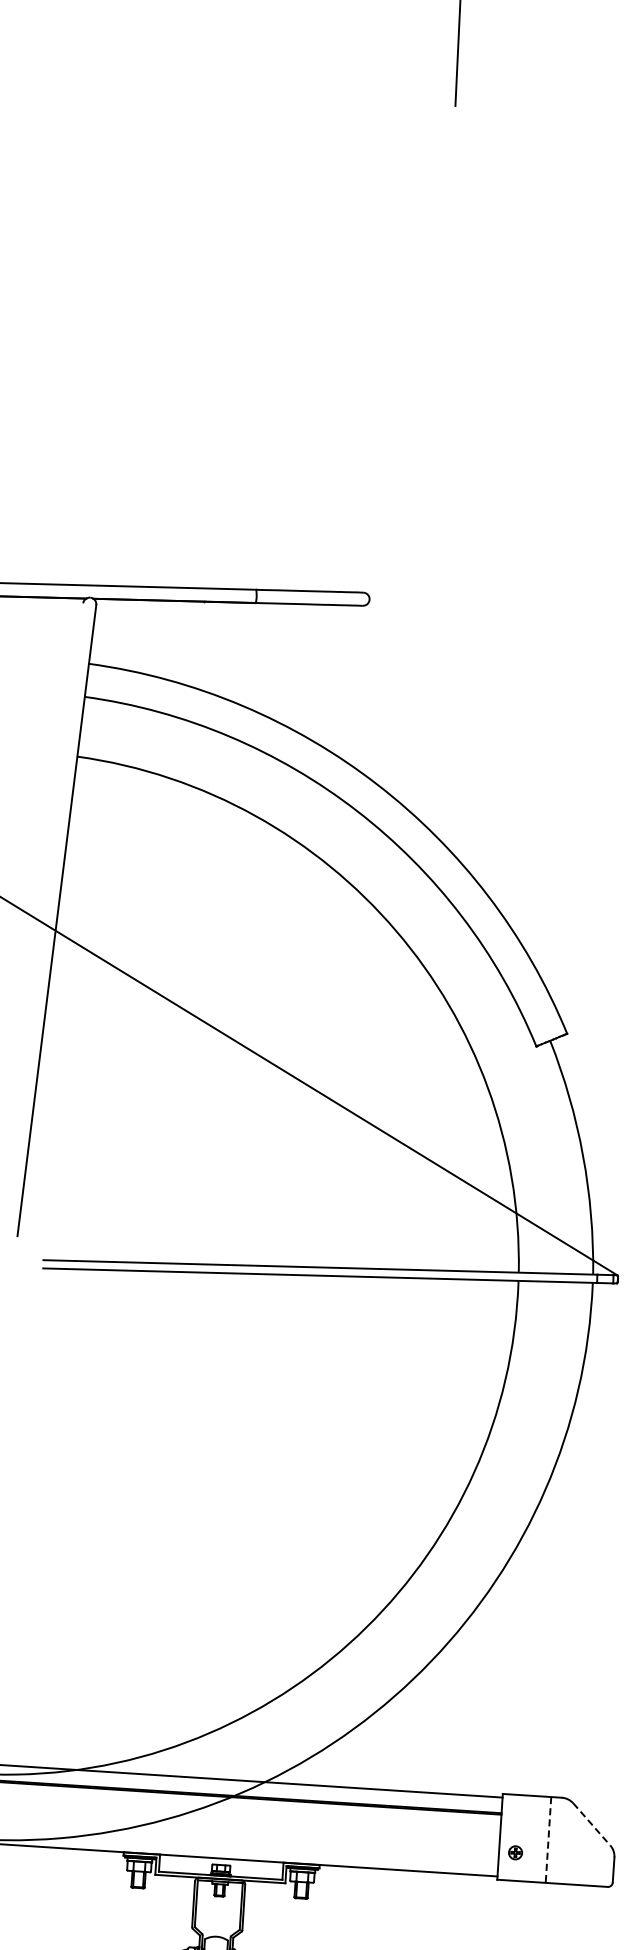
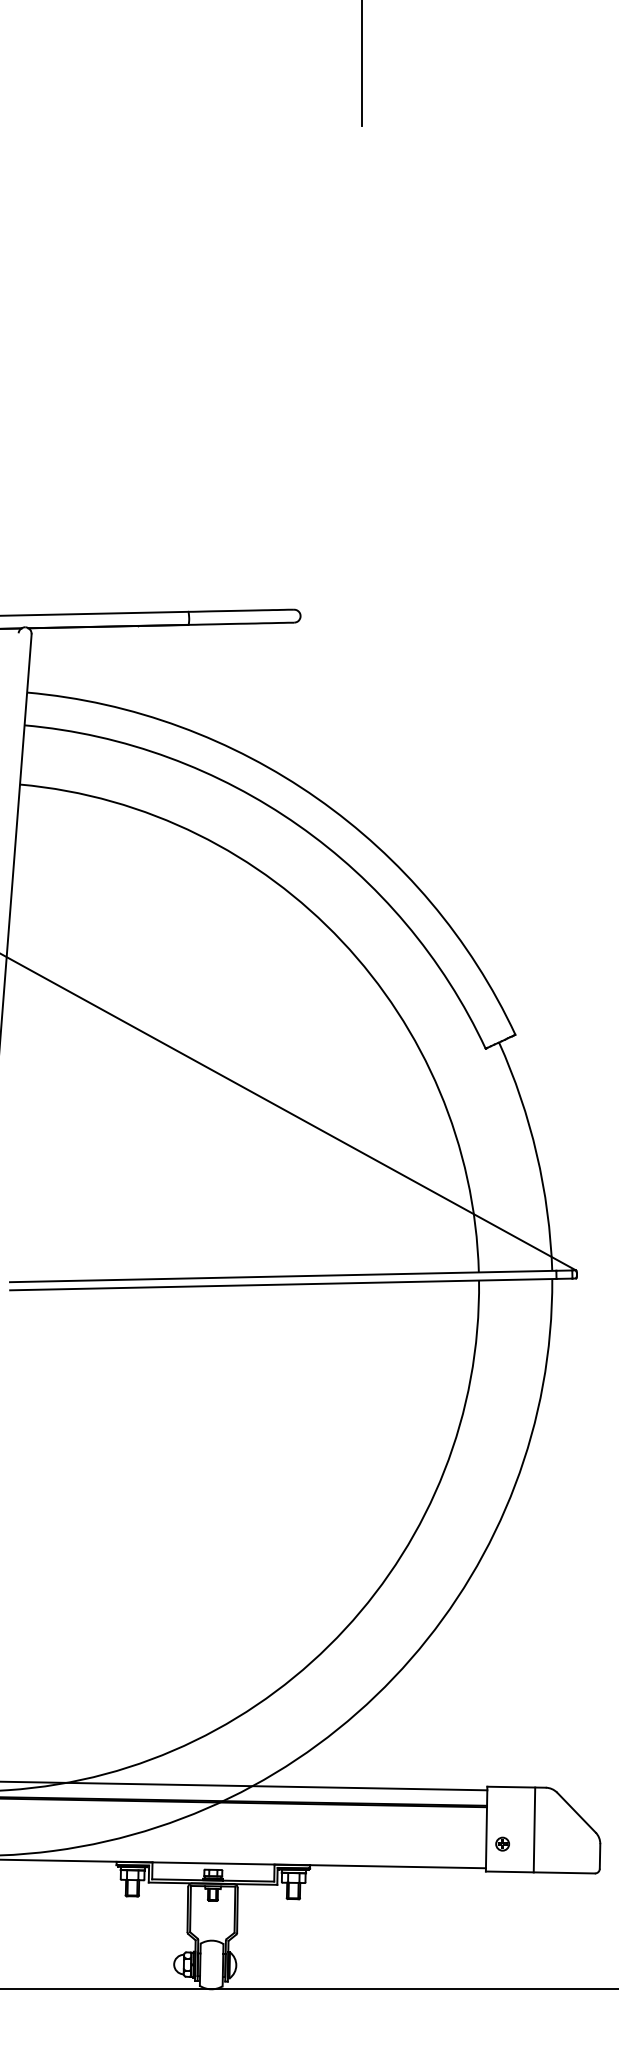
line: (591, 1824) -> (576, 1812), dashed -> solid
line: (548, 1840) -> (534, 1830), dashed -> solid

